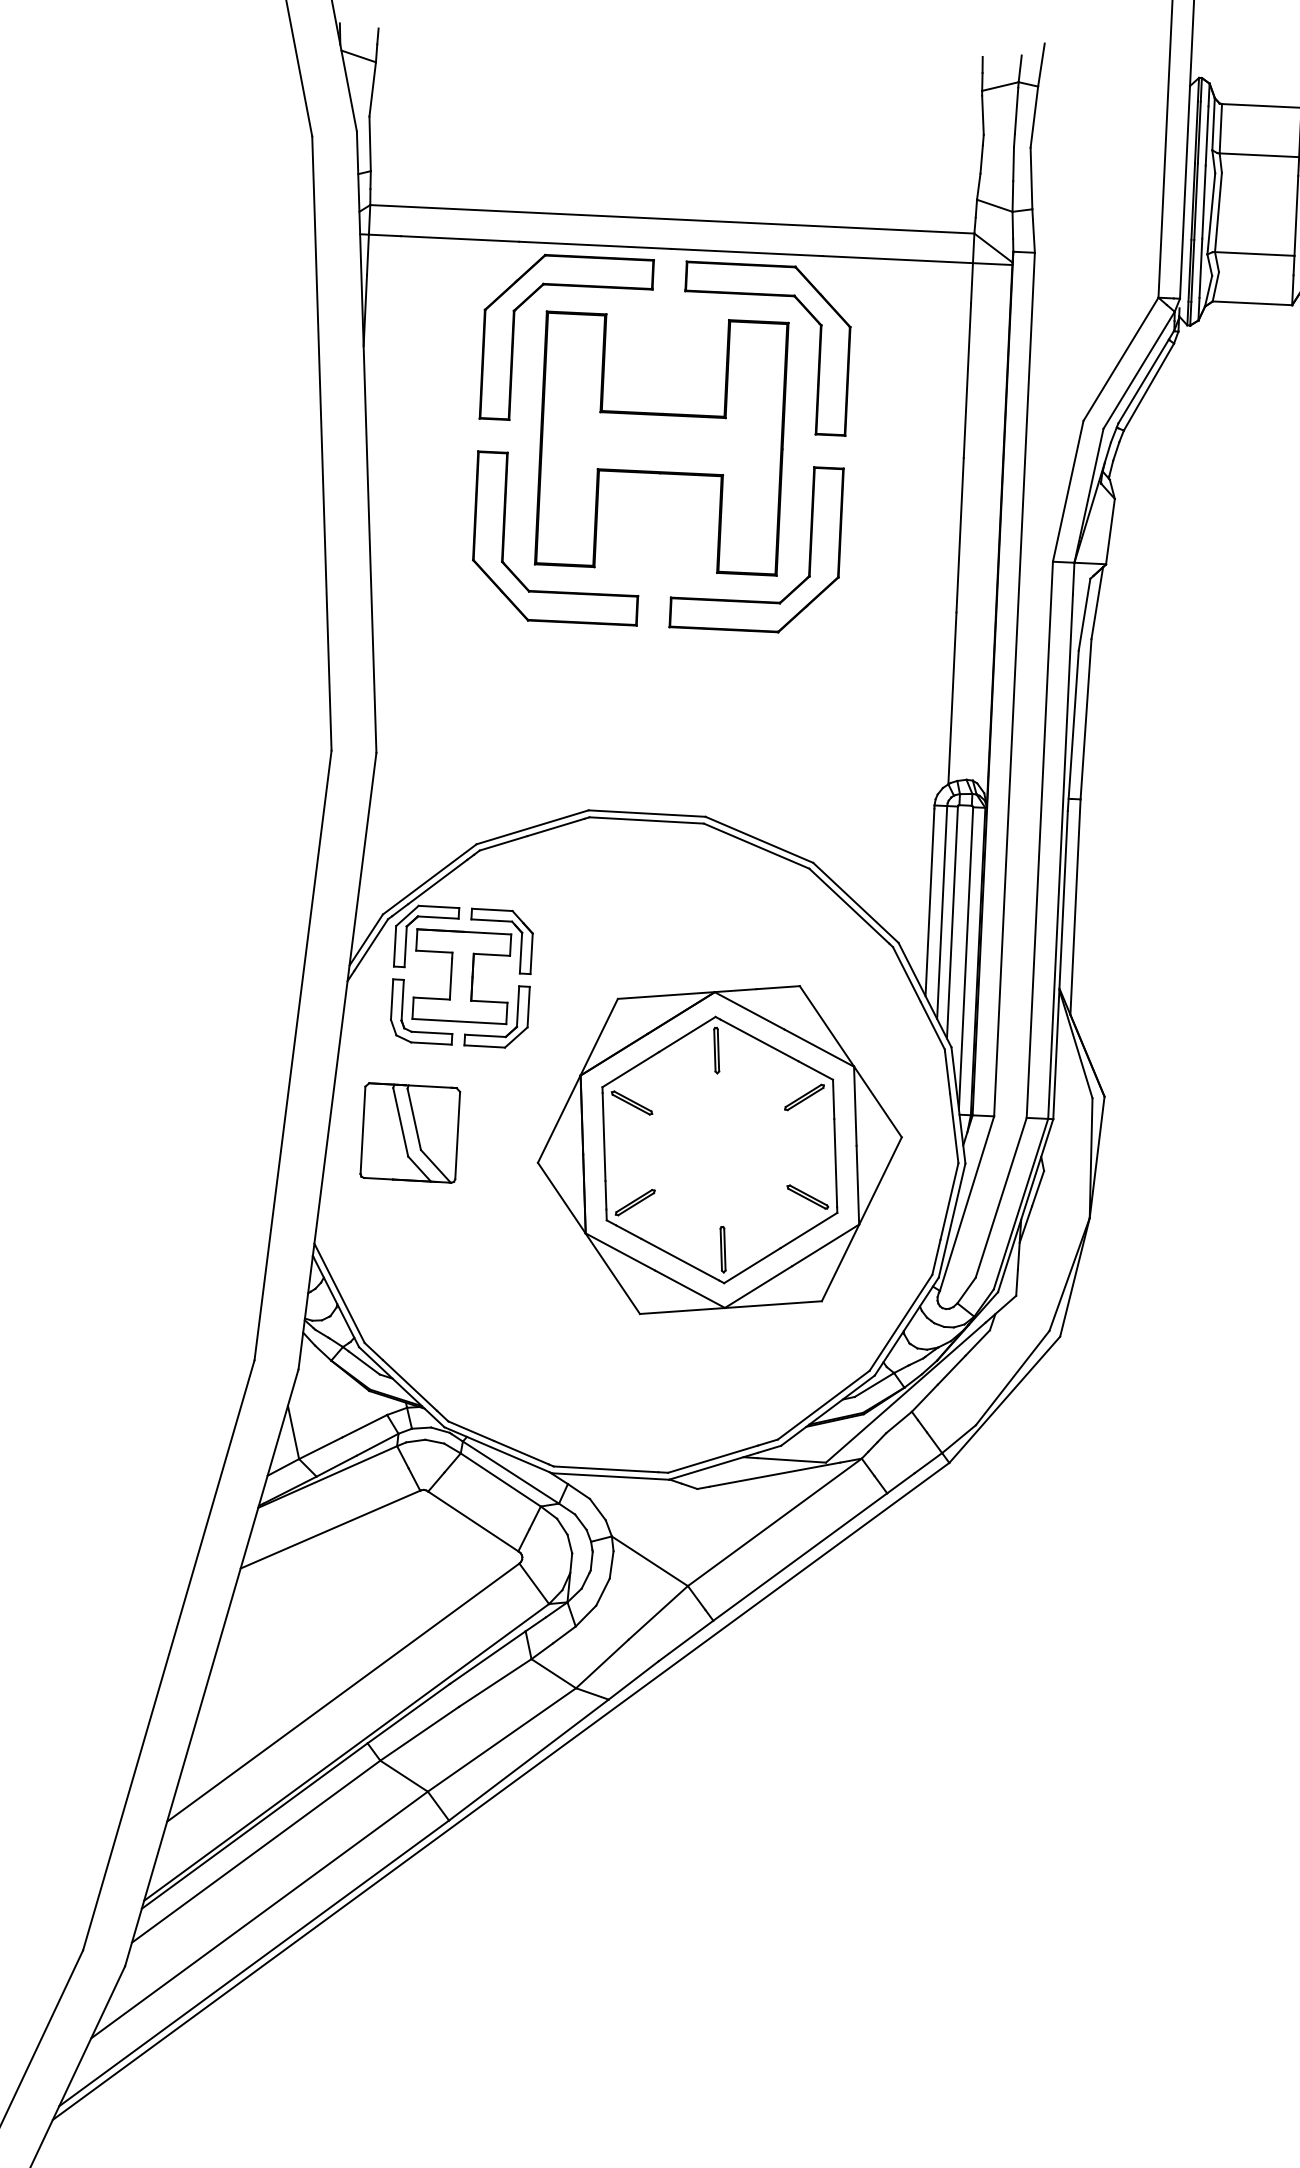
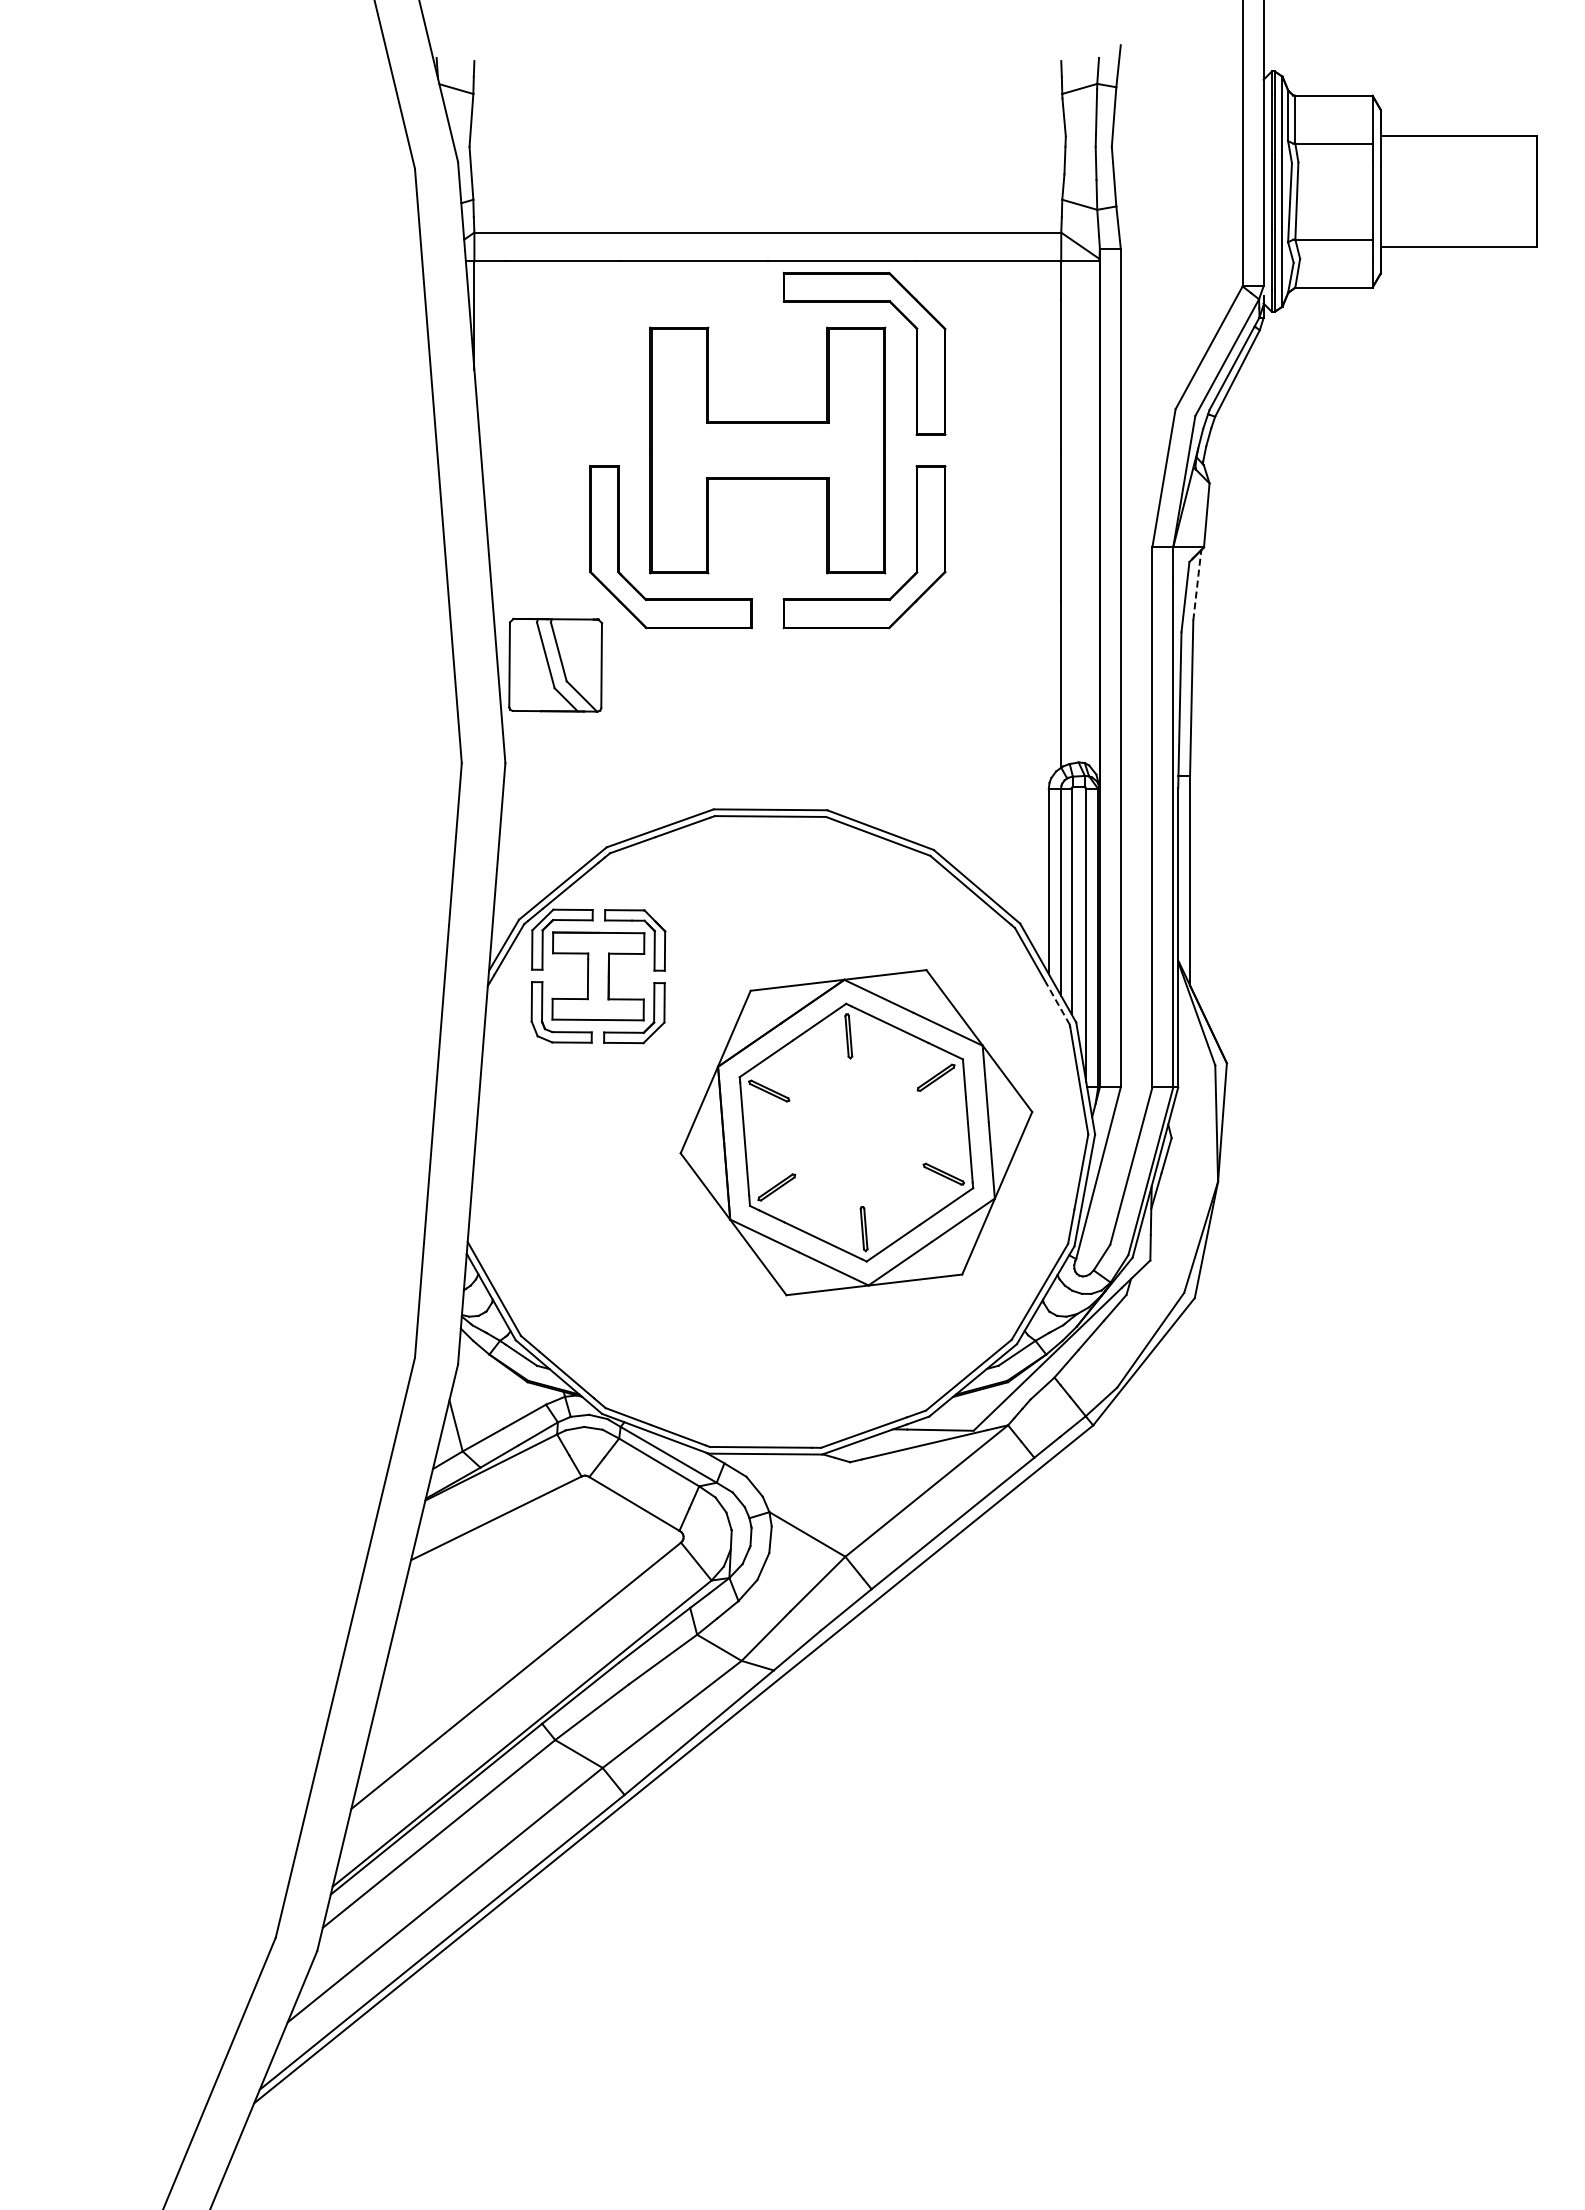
part: (568, 286) -> (670, 302), removed
line: (1097, 602) -> (1197, 584), solid -> dashed
line: (933, 1025) -> (1057, 1002), solid -> dashed
part: (410, 1132) -> (555, 664), moved

